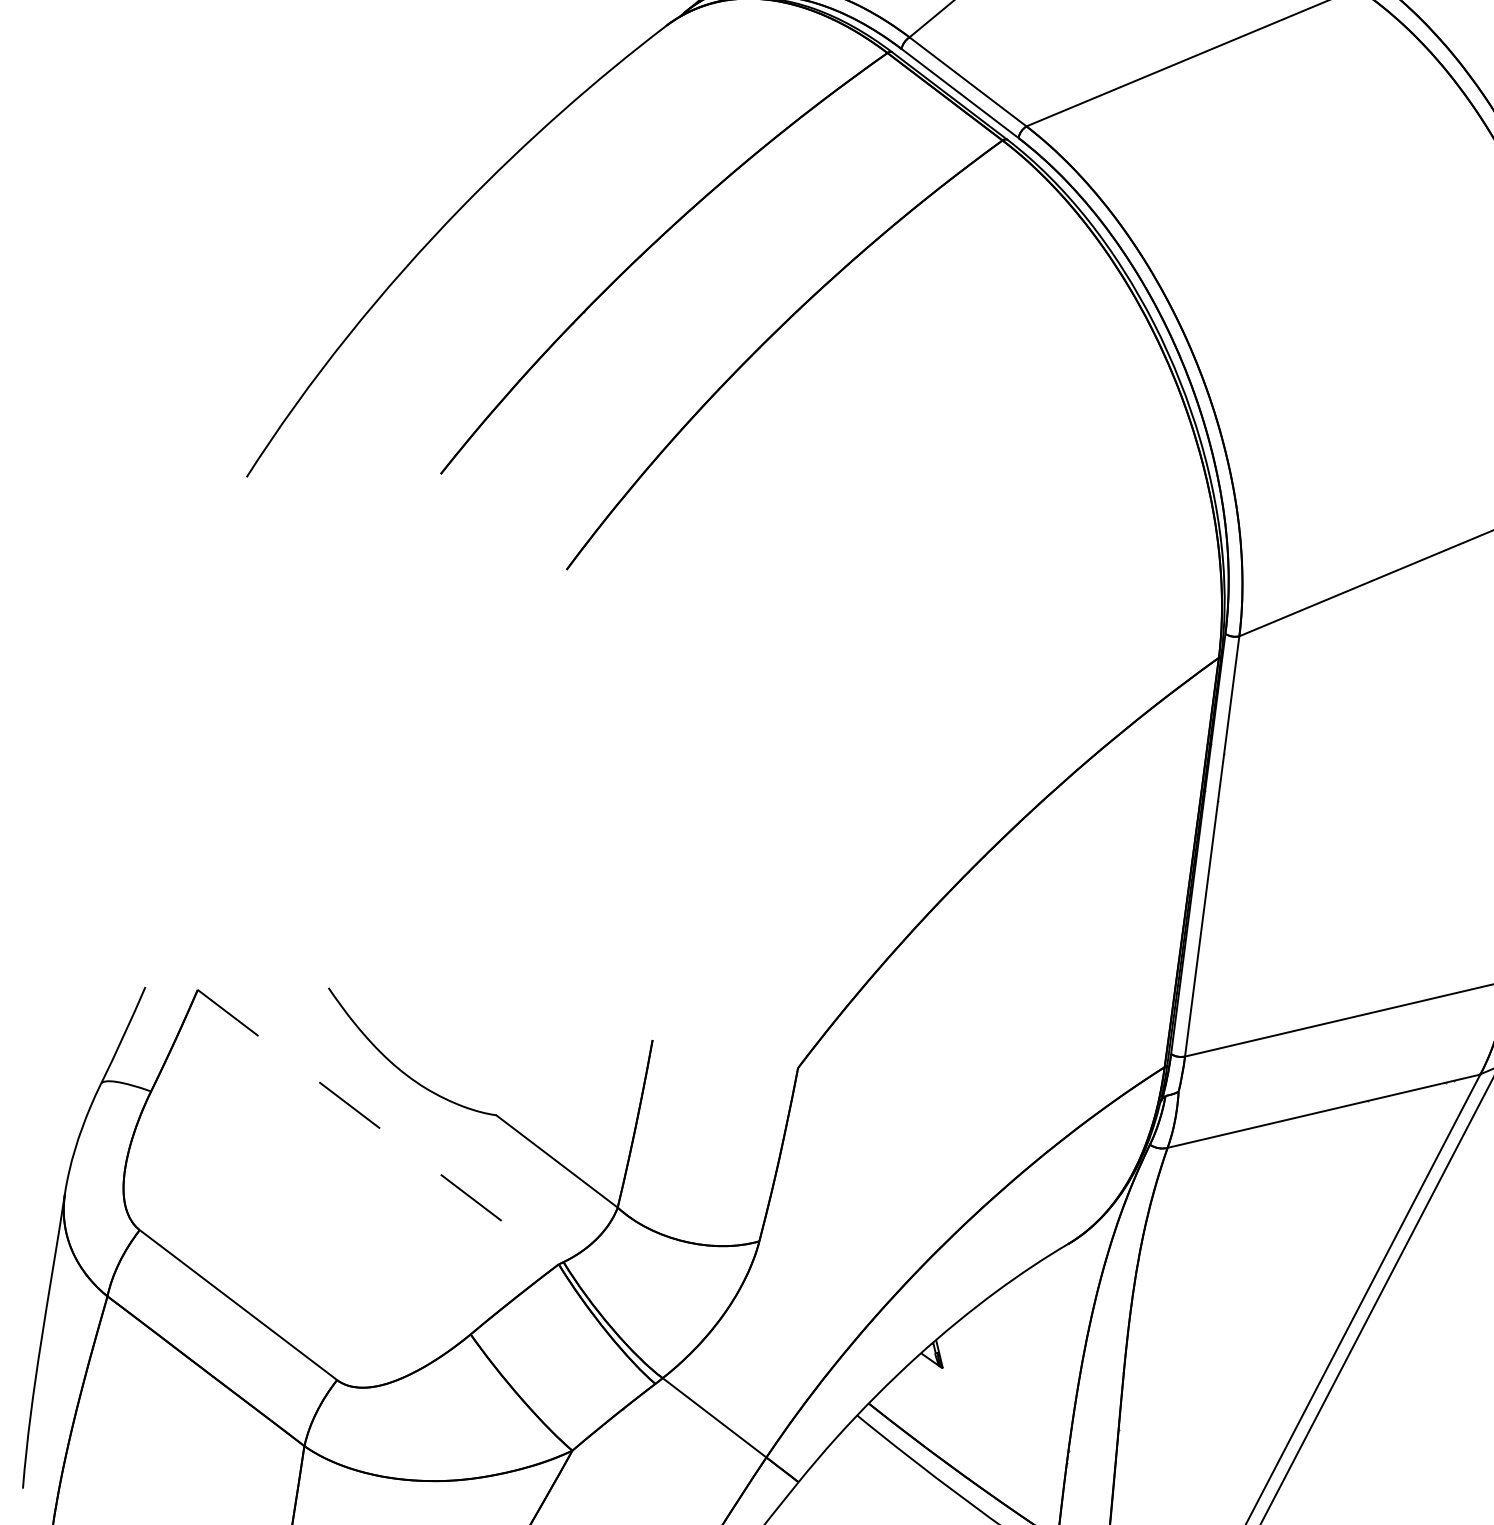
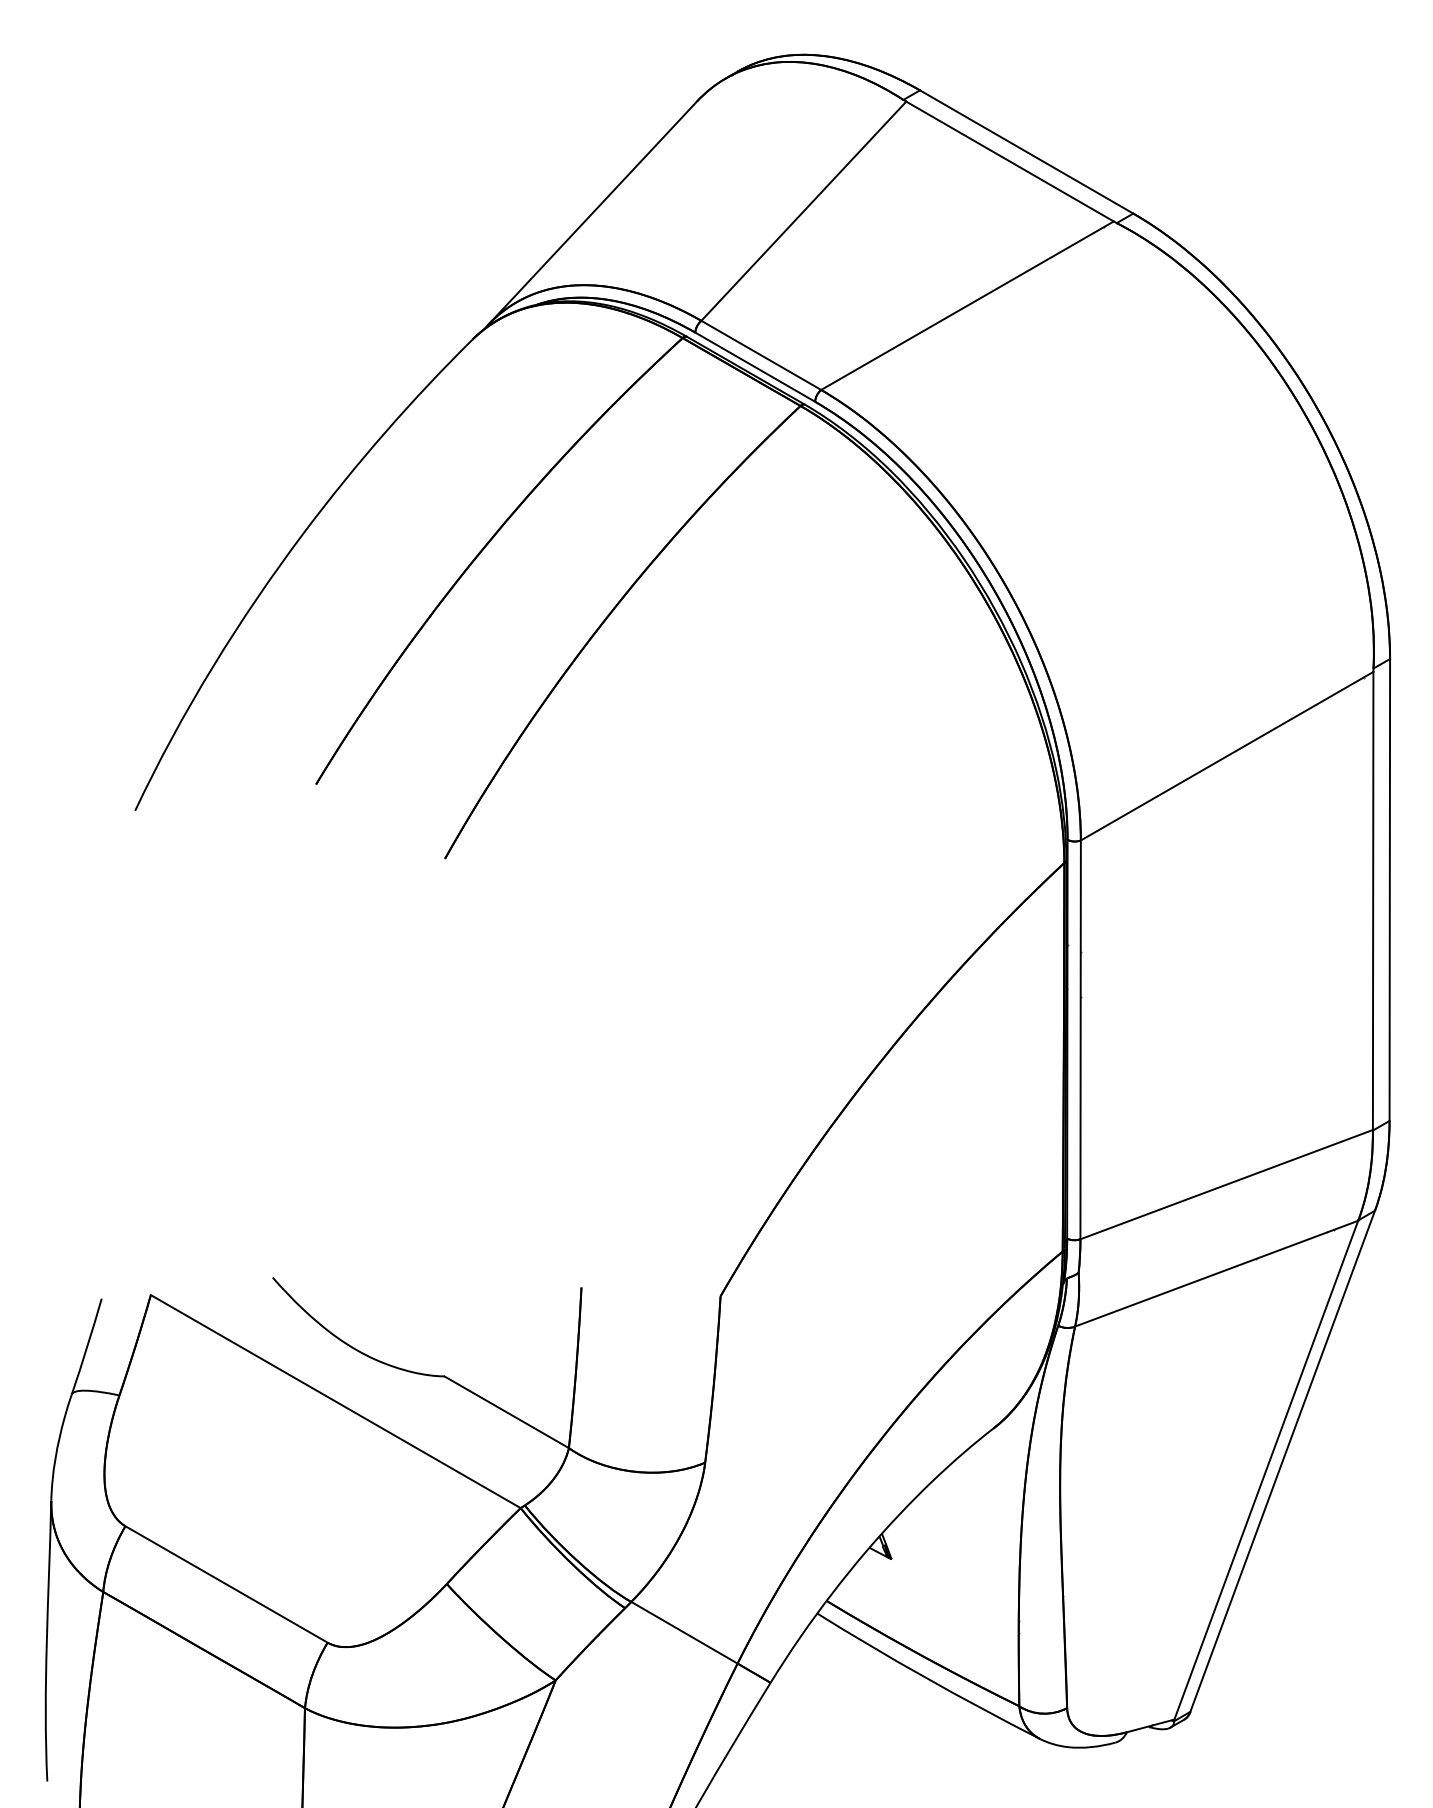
line: (379, 1127) -> (336, 1401), dashed -> solid

